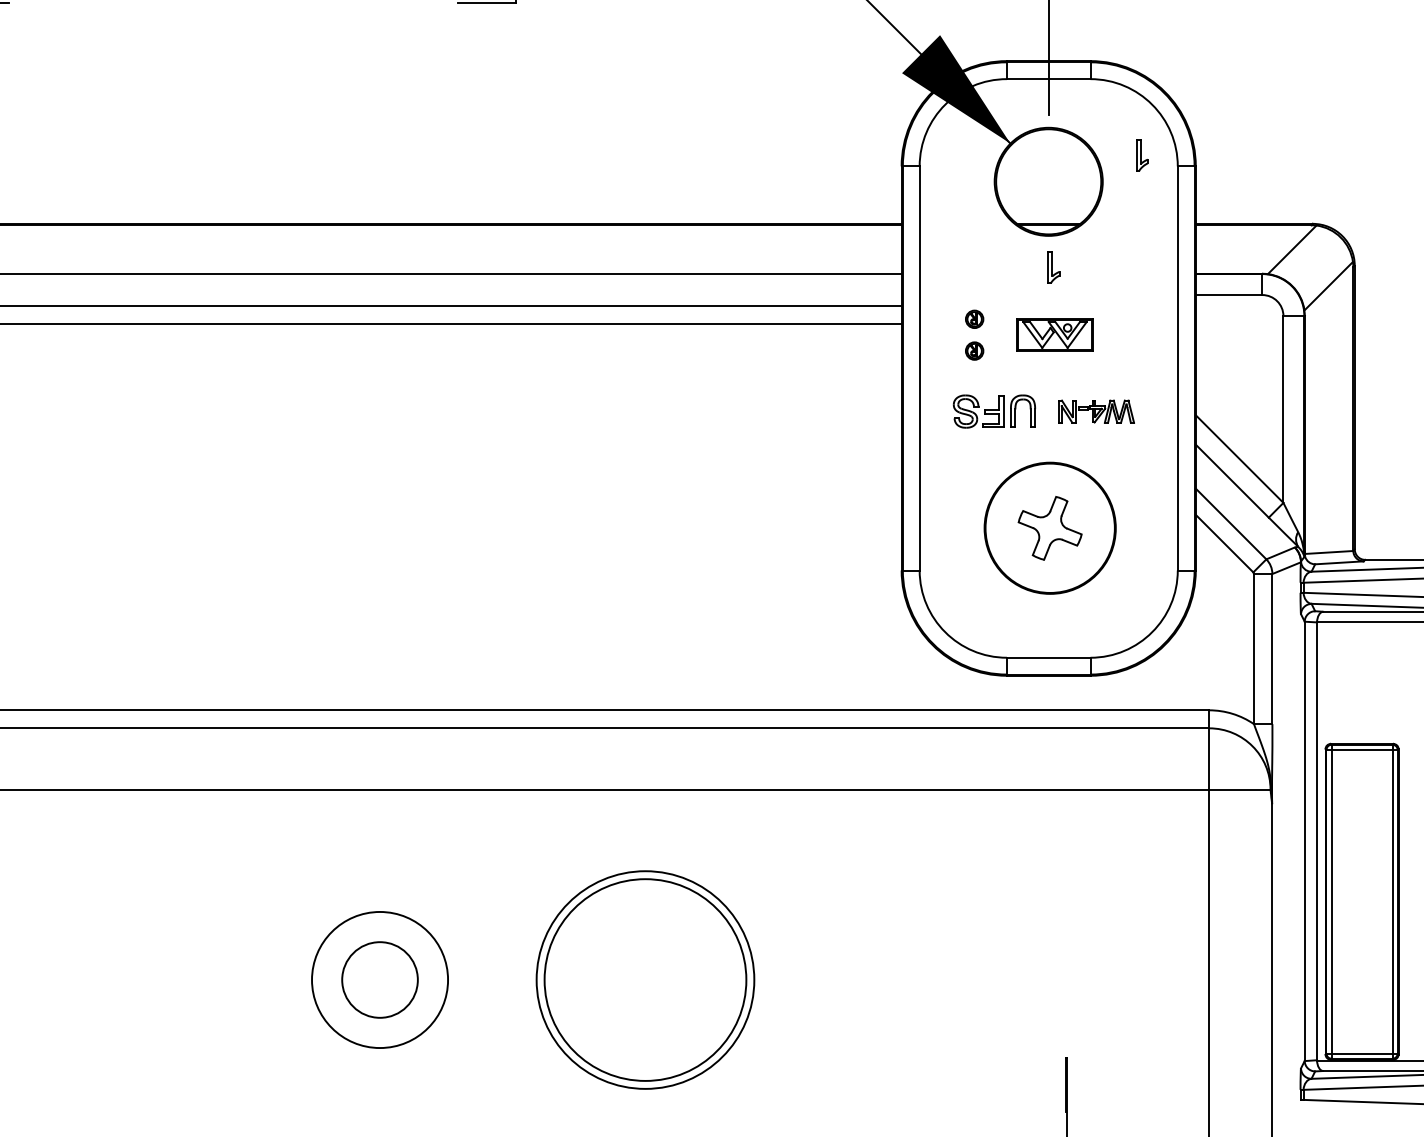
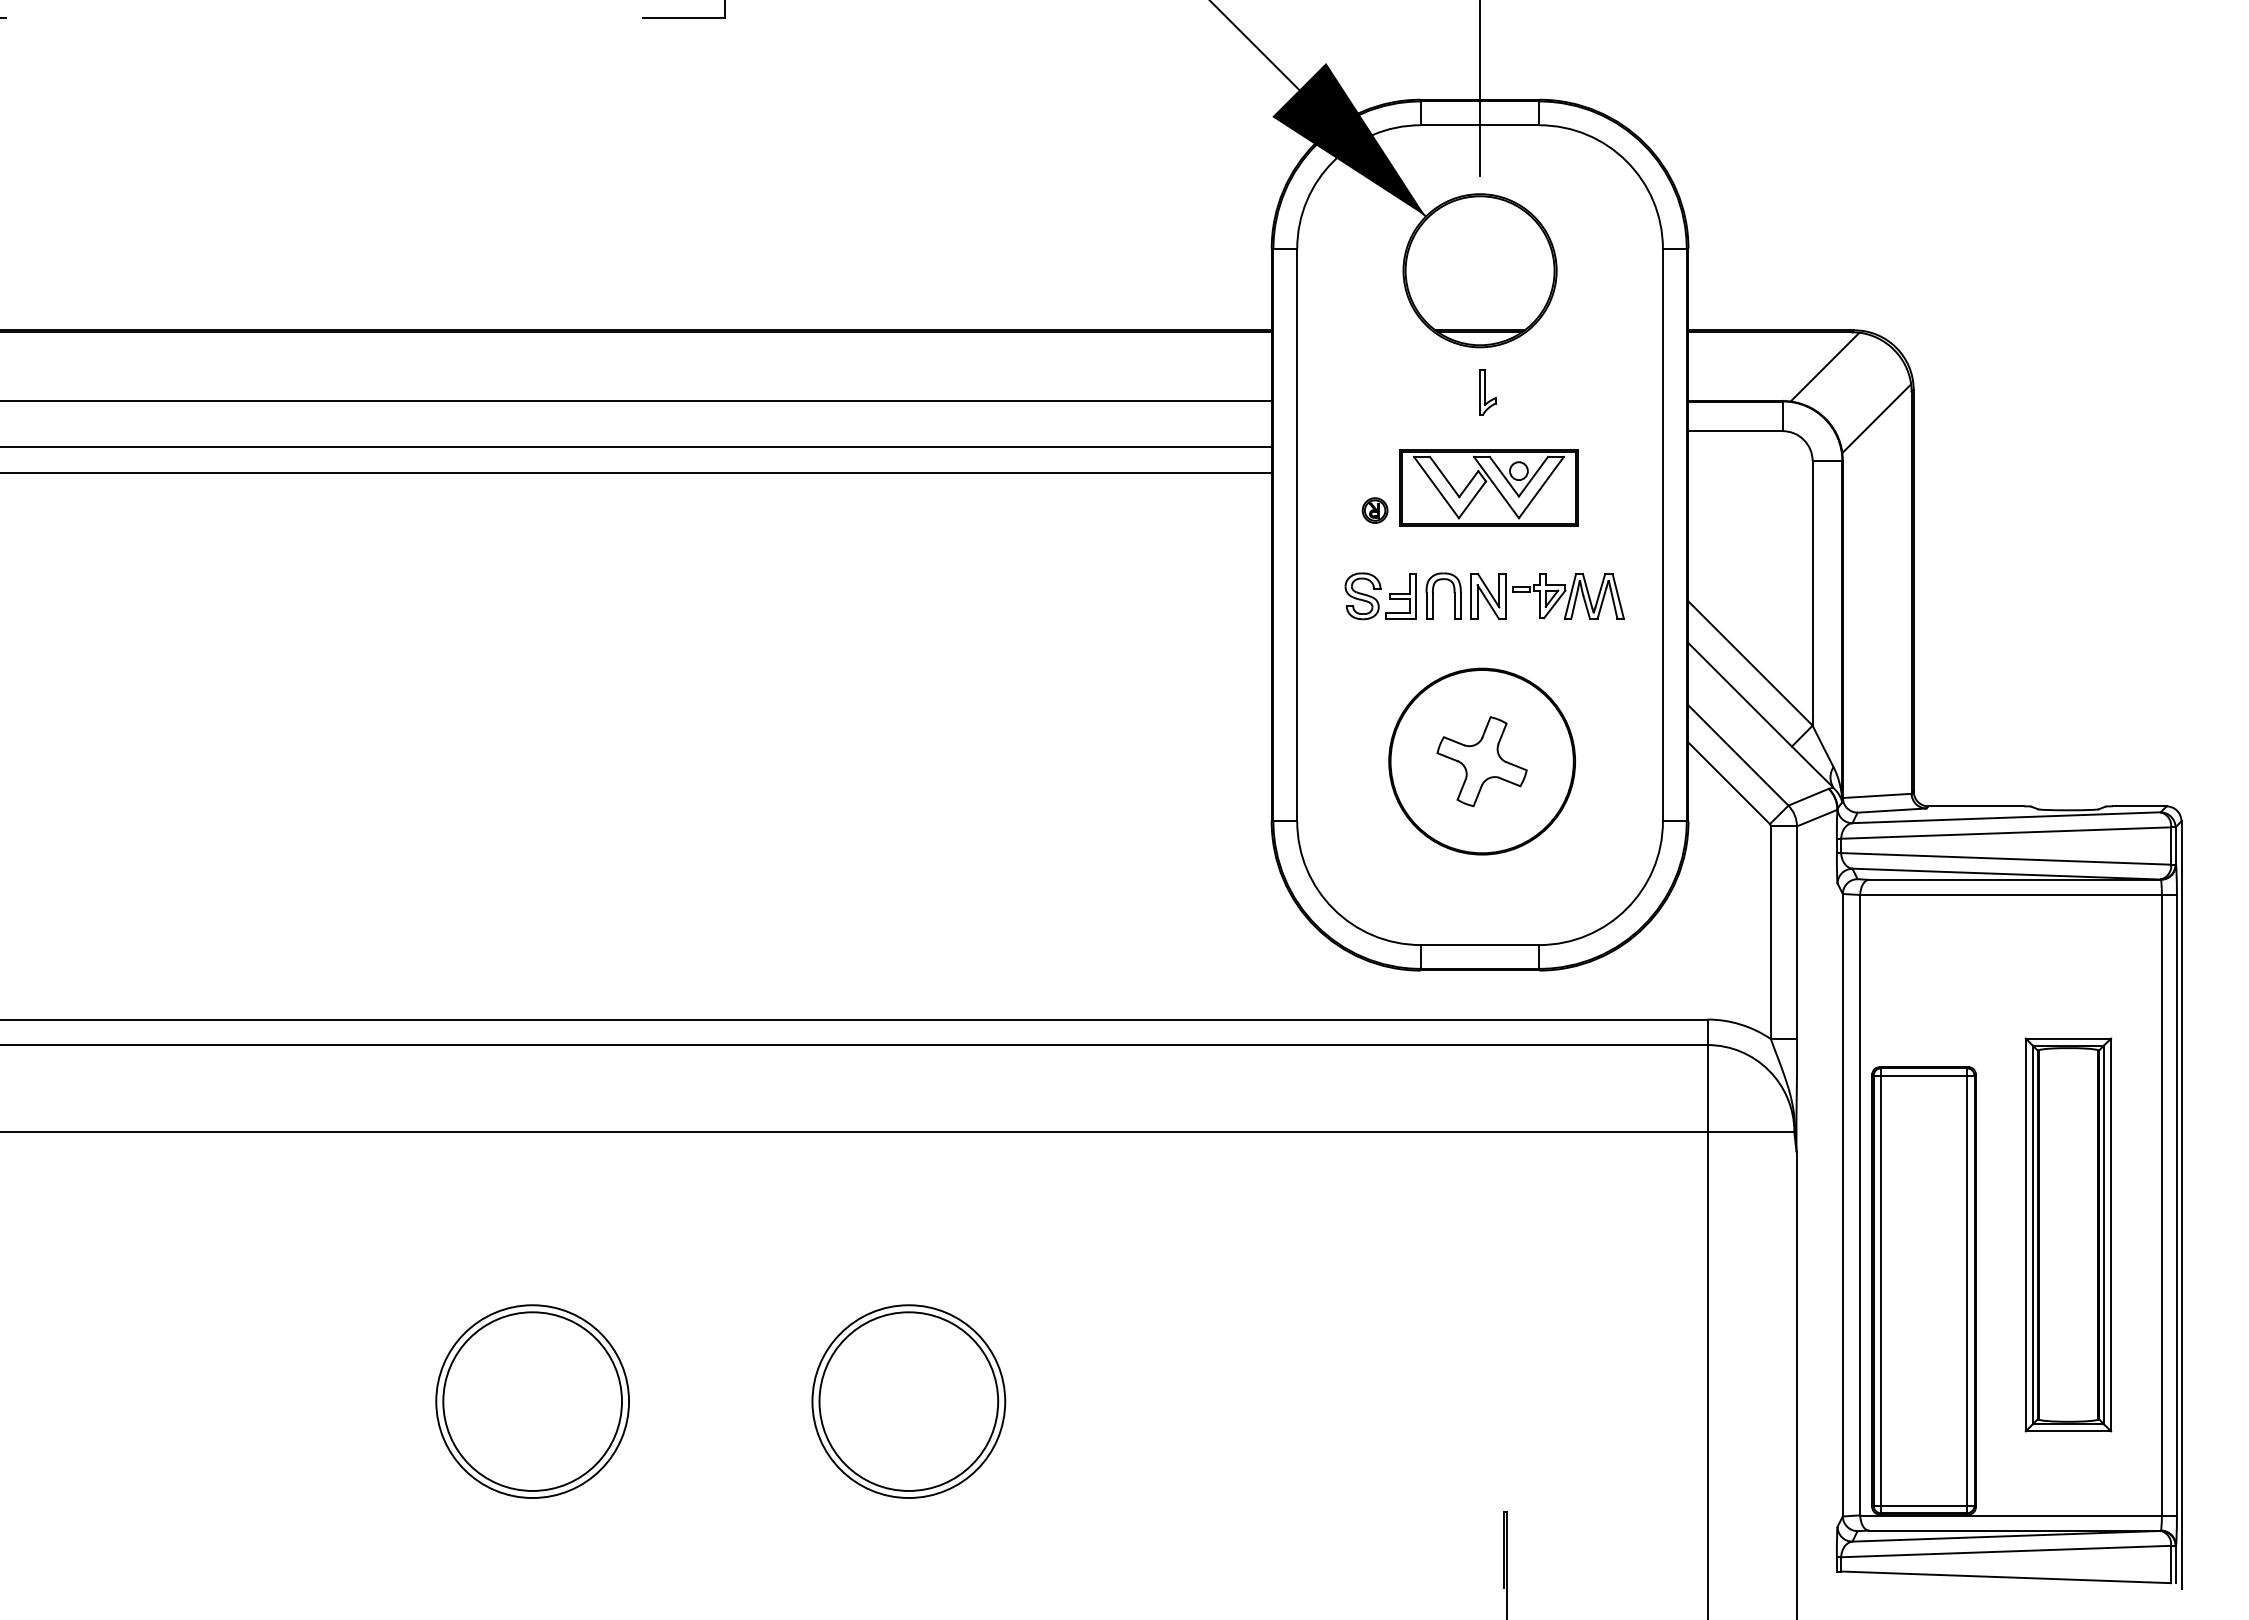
part: (1142, 155) -> (1612, 233), removed
part: (974, 319) -> (1374, 465), removed
part: (1054, 334) -> (1488, 487), size x1.67
part: (1096, 411) -> (1547, 596), size x1.43
circle: (379, 979) -> (532, 1401), size x1.67
part: (645, 979) -> (908, 1401), size x0.62

